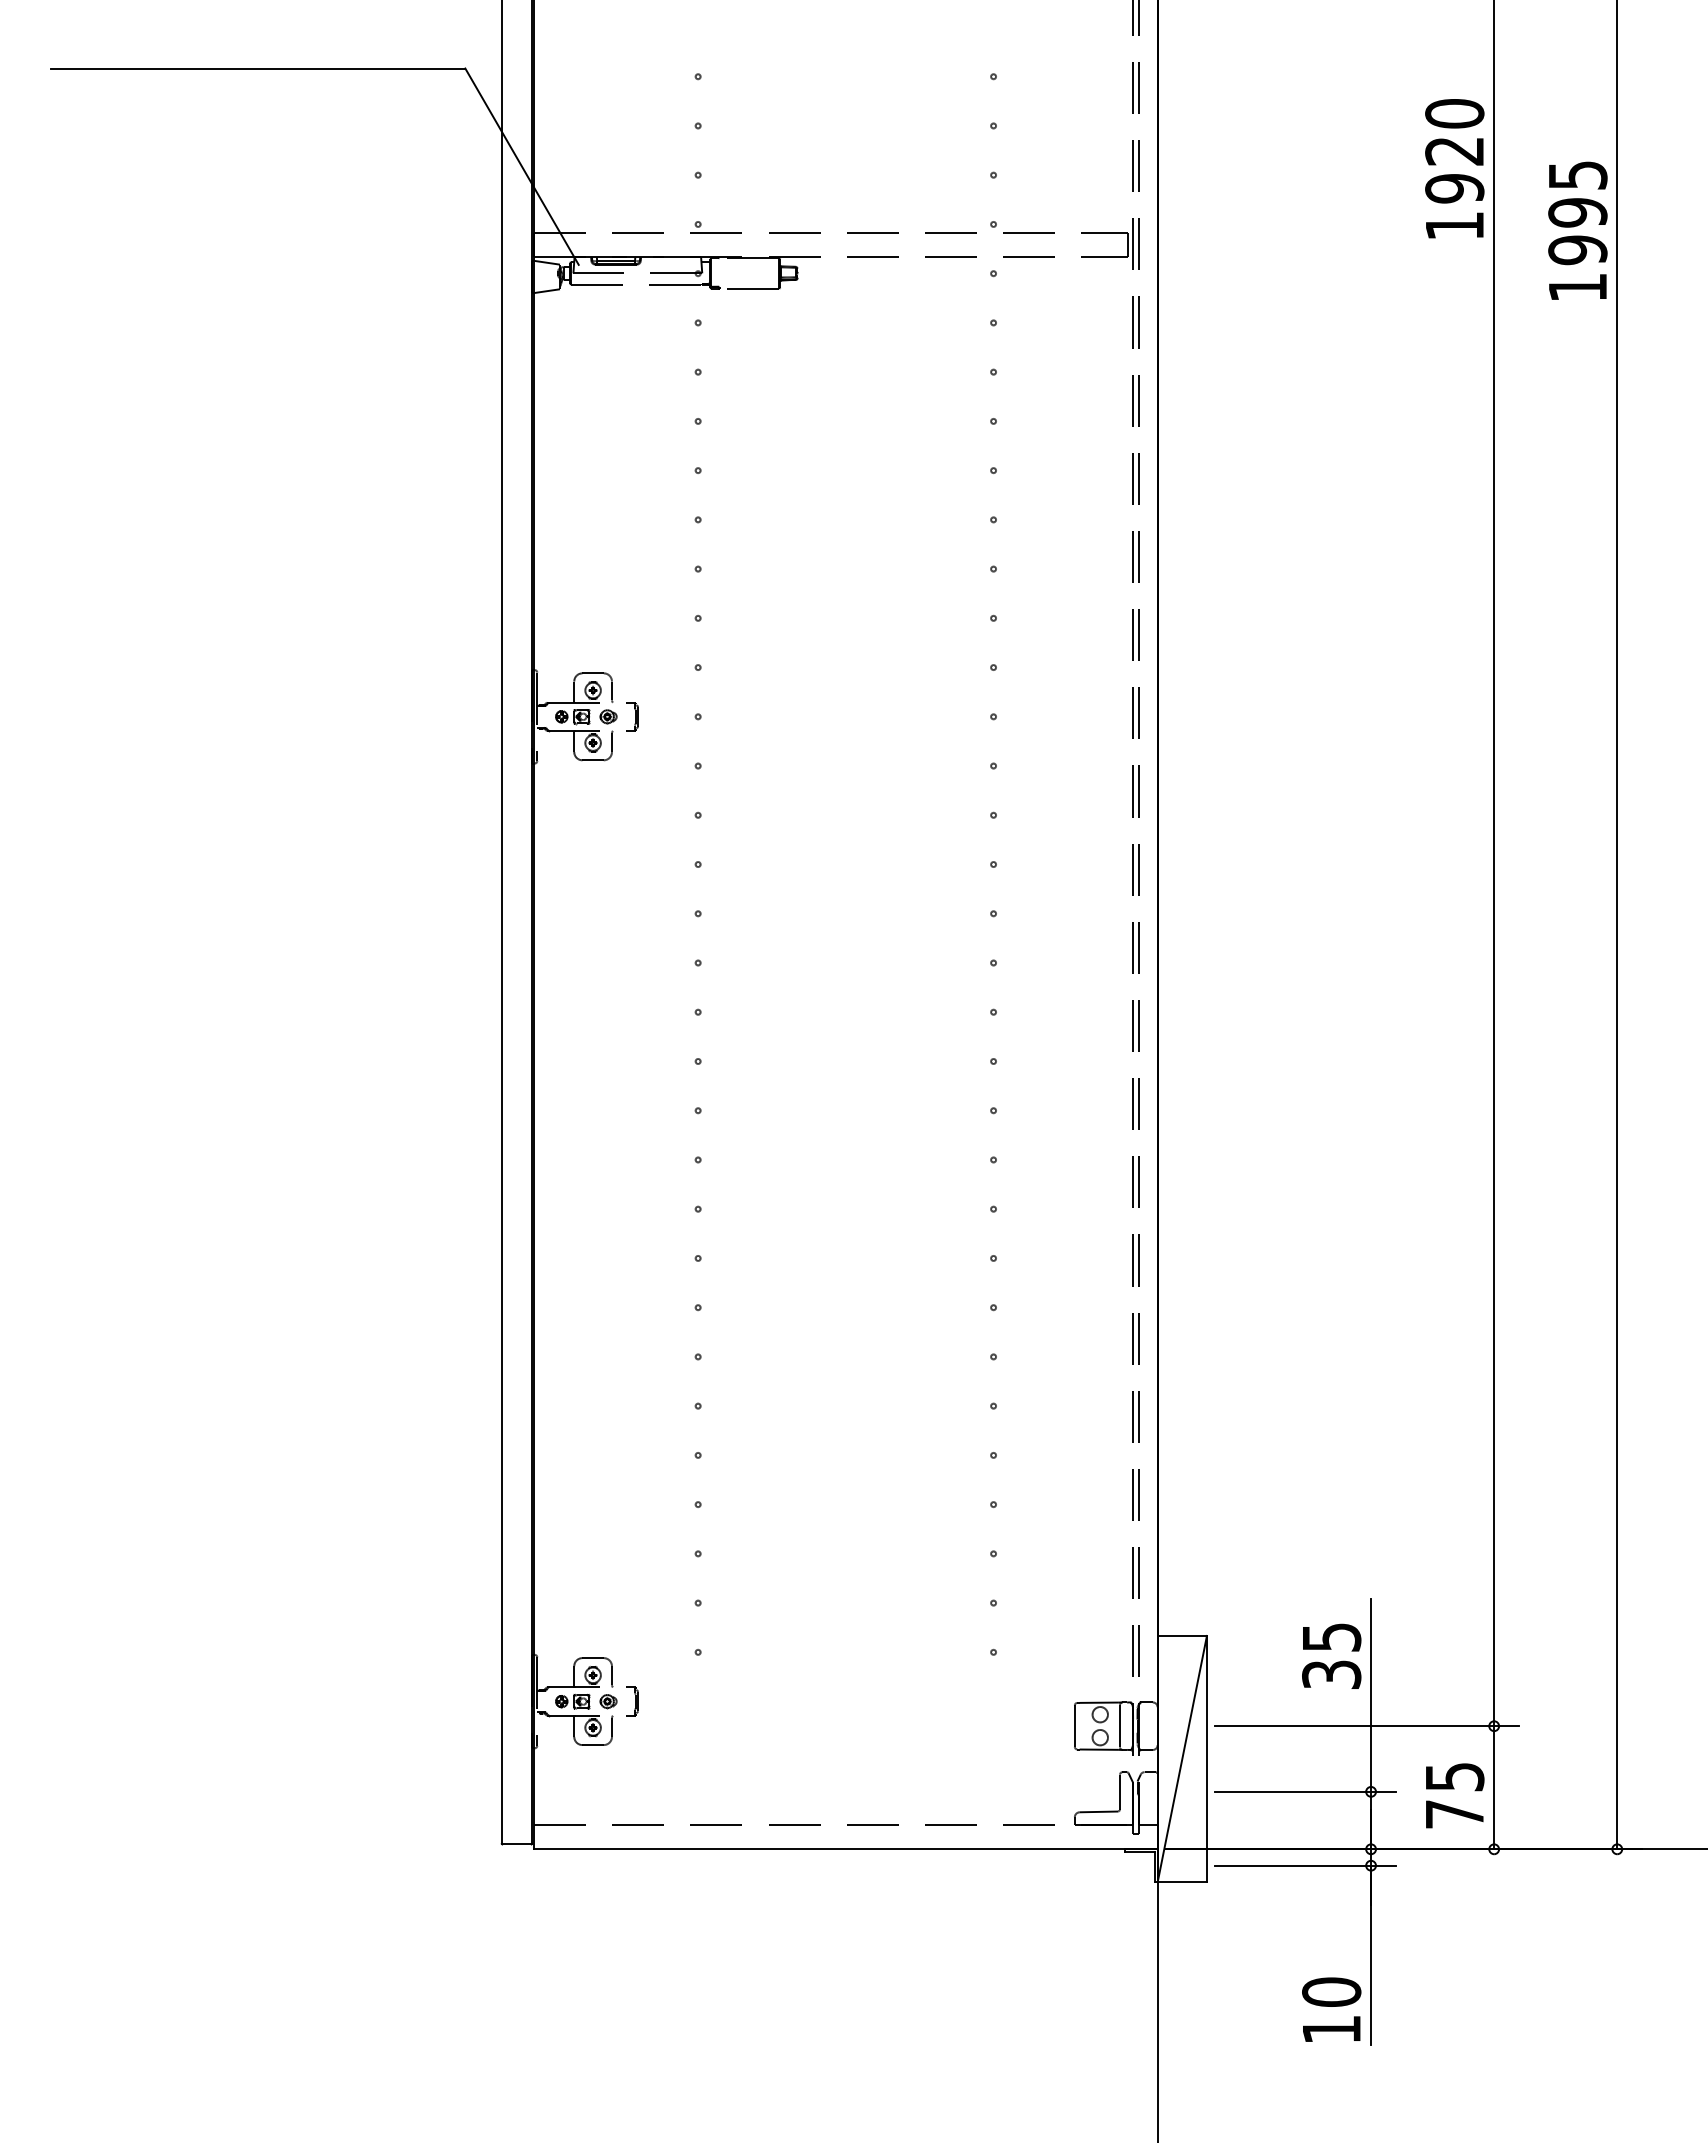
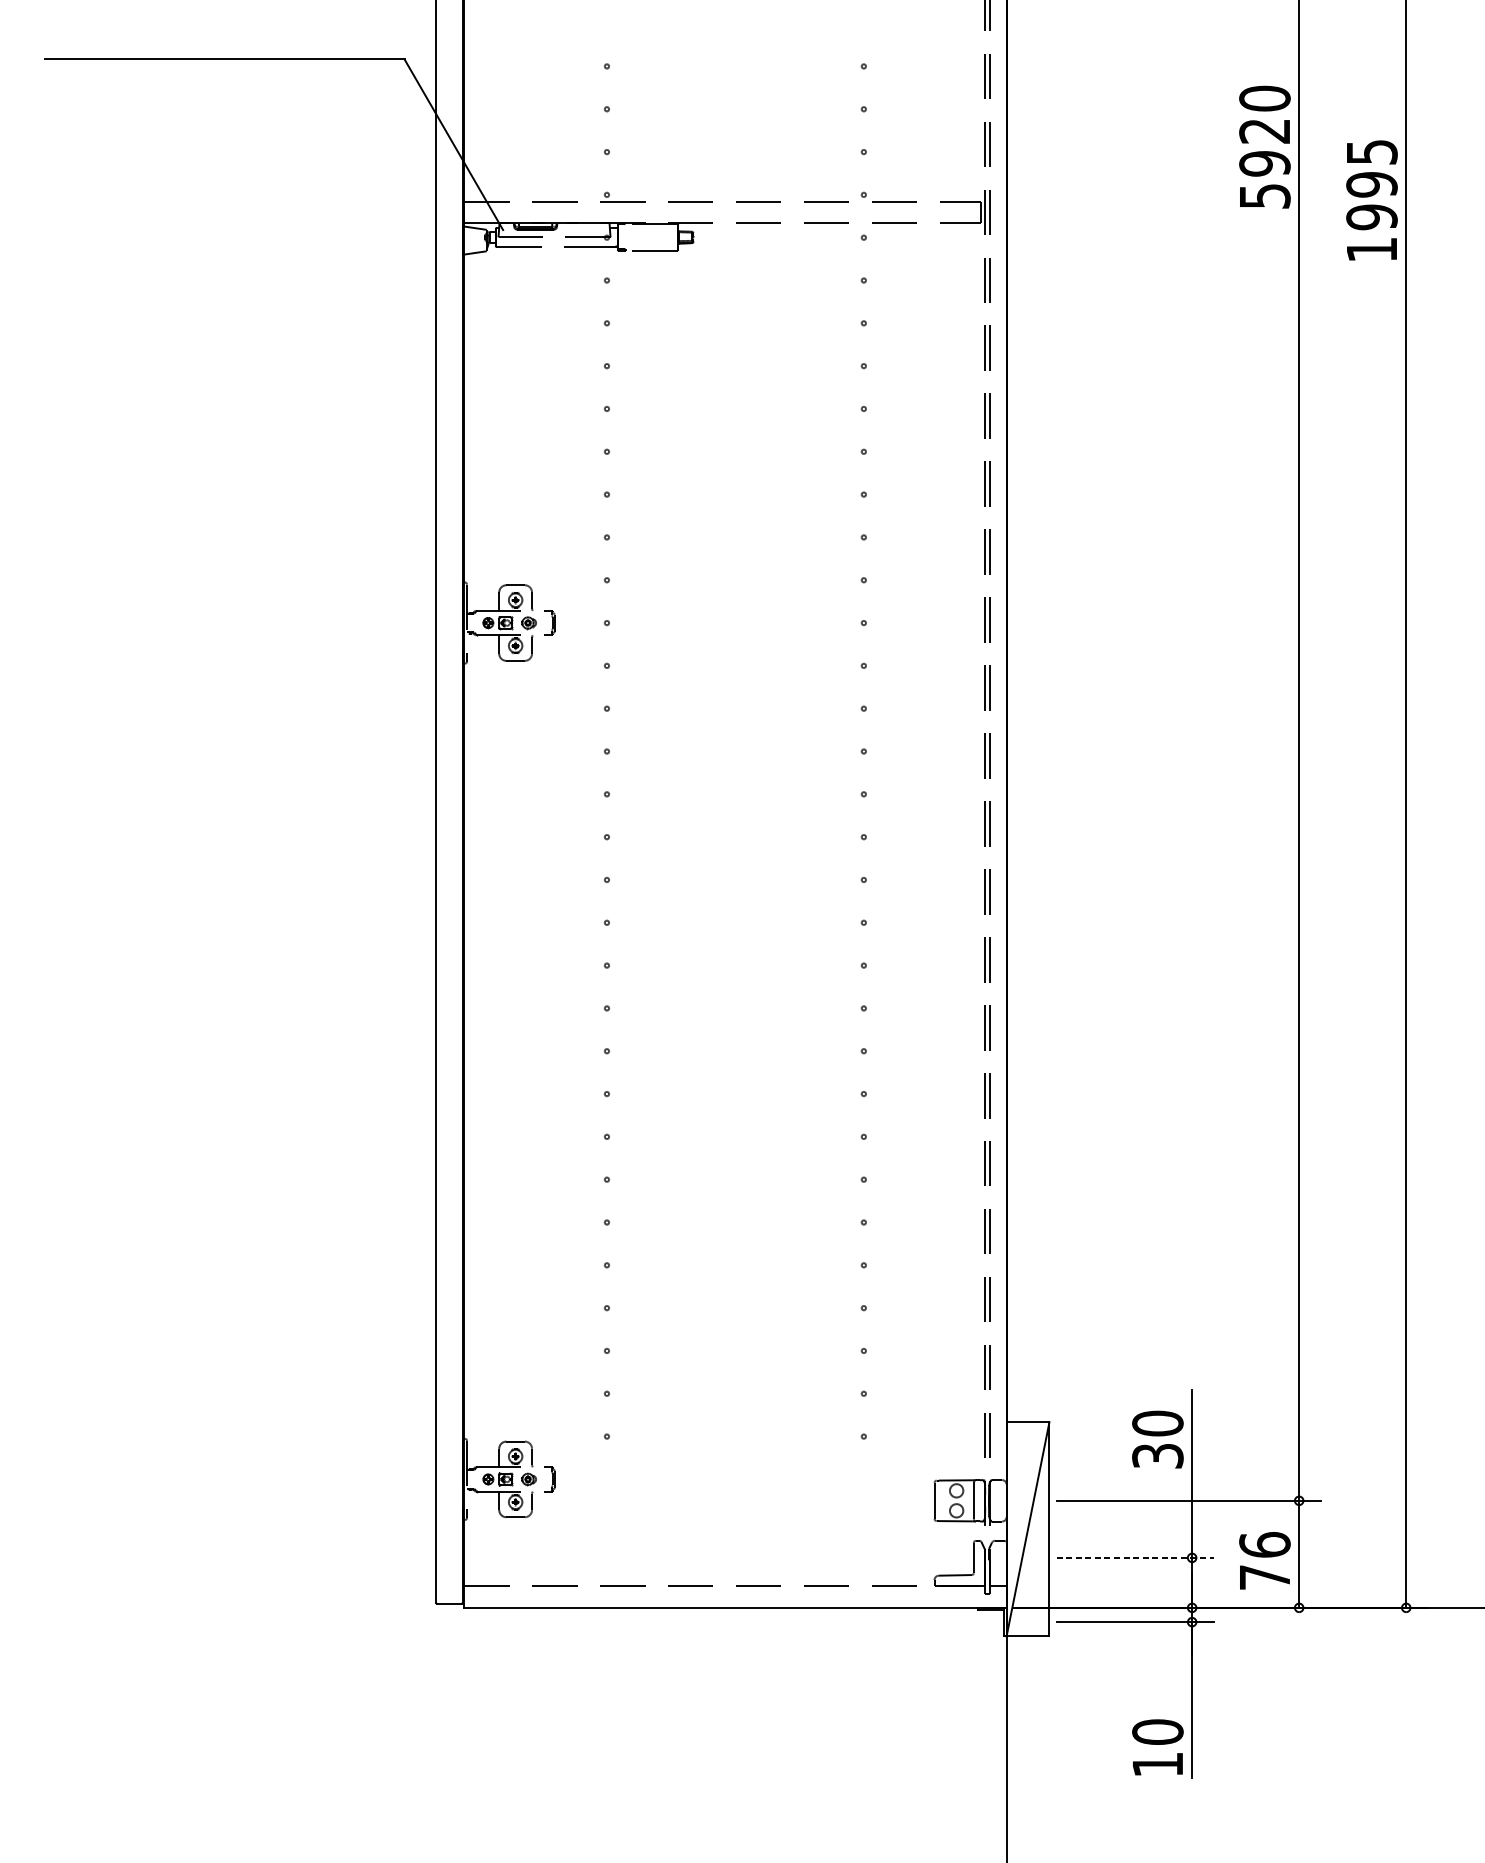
text: (1455, 226) -> (1265, 196), 1920 -> 5920
text: (1331, 1637) -> (1157, 1423), 35 -> 30
text: (1454, 1776) -> (1264, 1544), 75 -> 76
line: (1305, 1791) -> (1135, 1557), solid -> dashed

